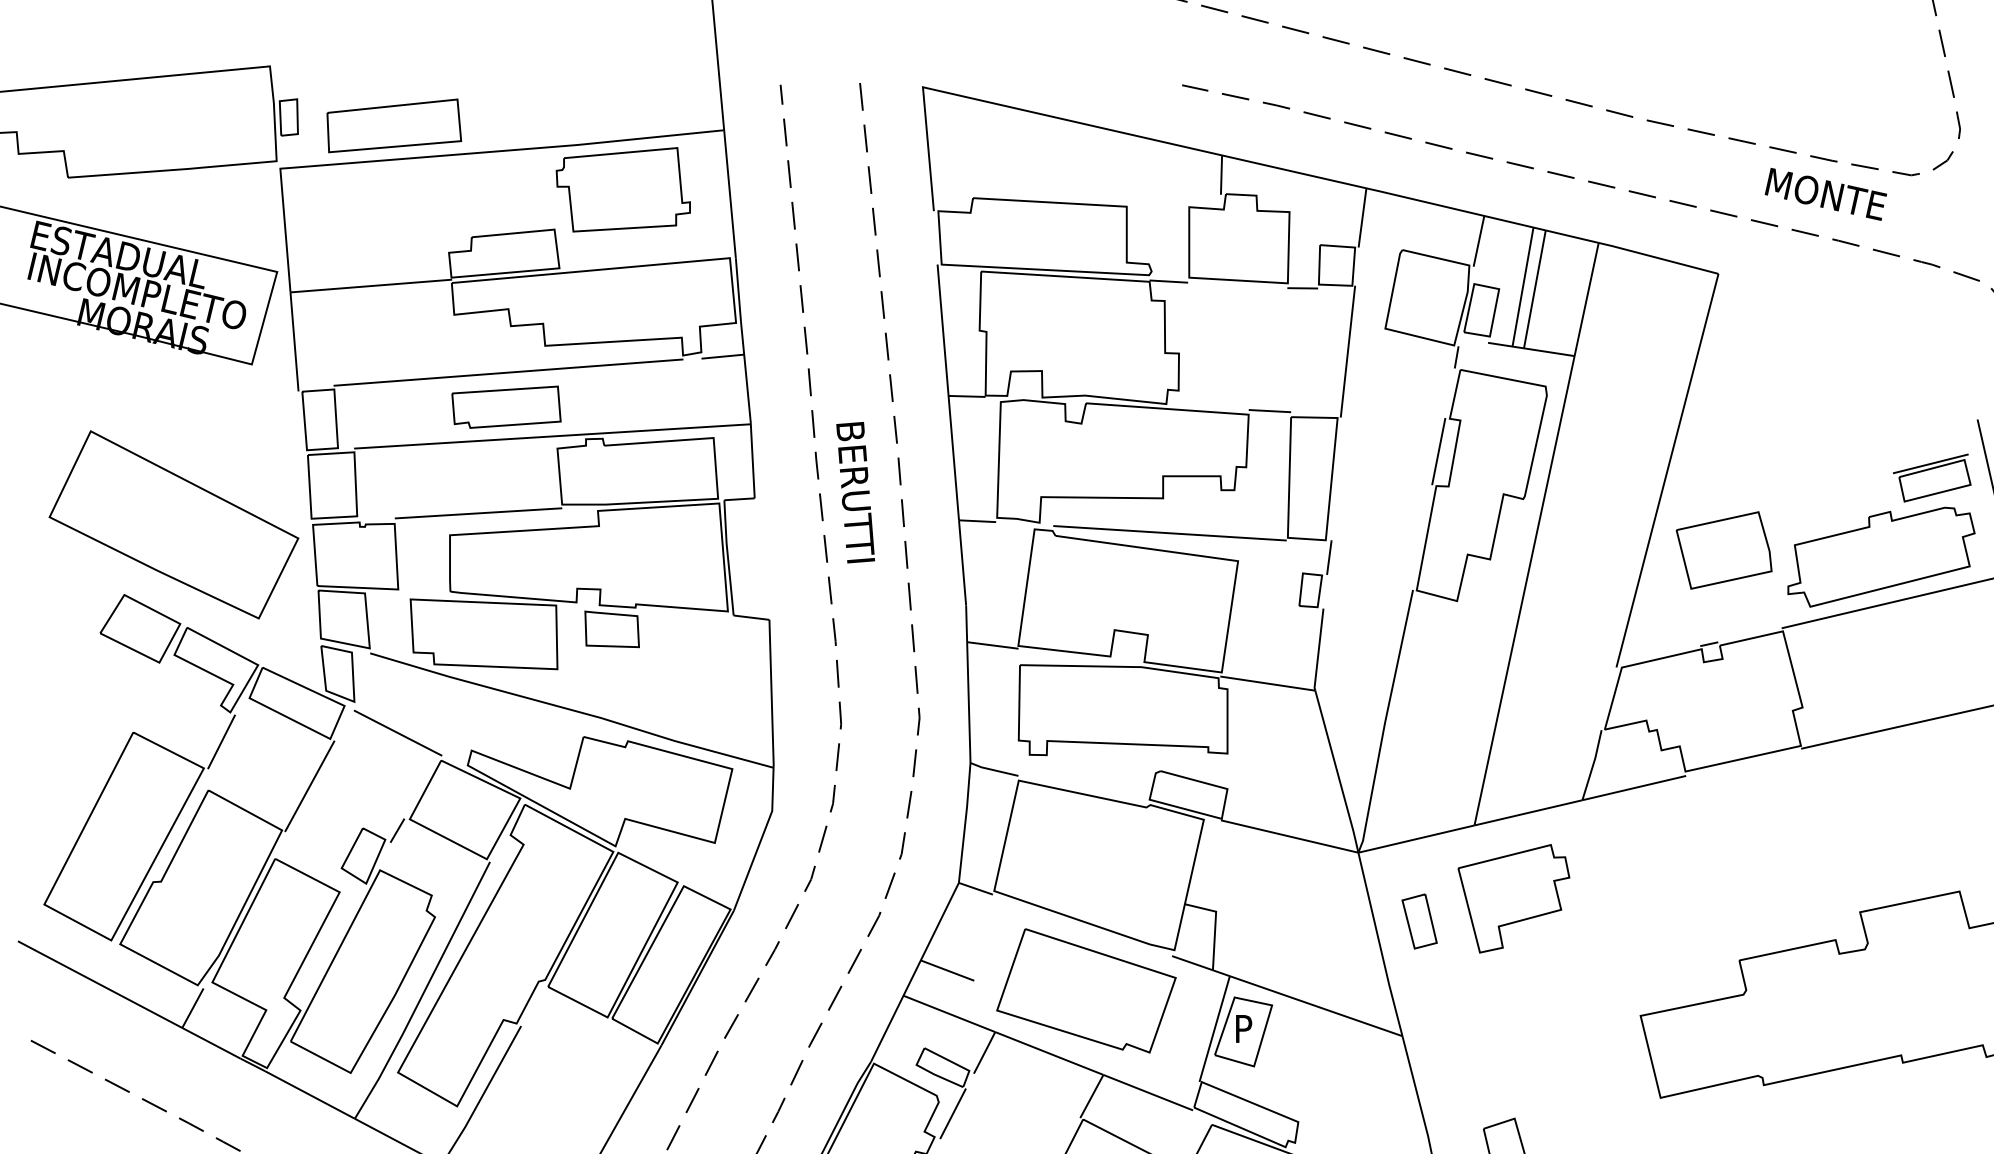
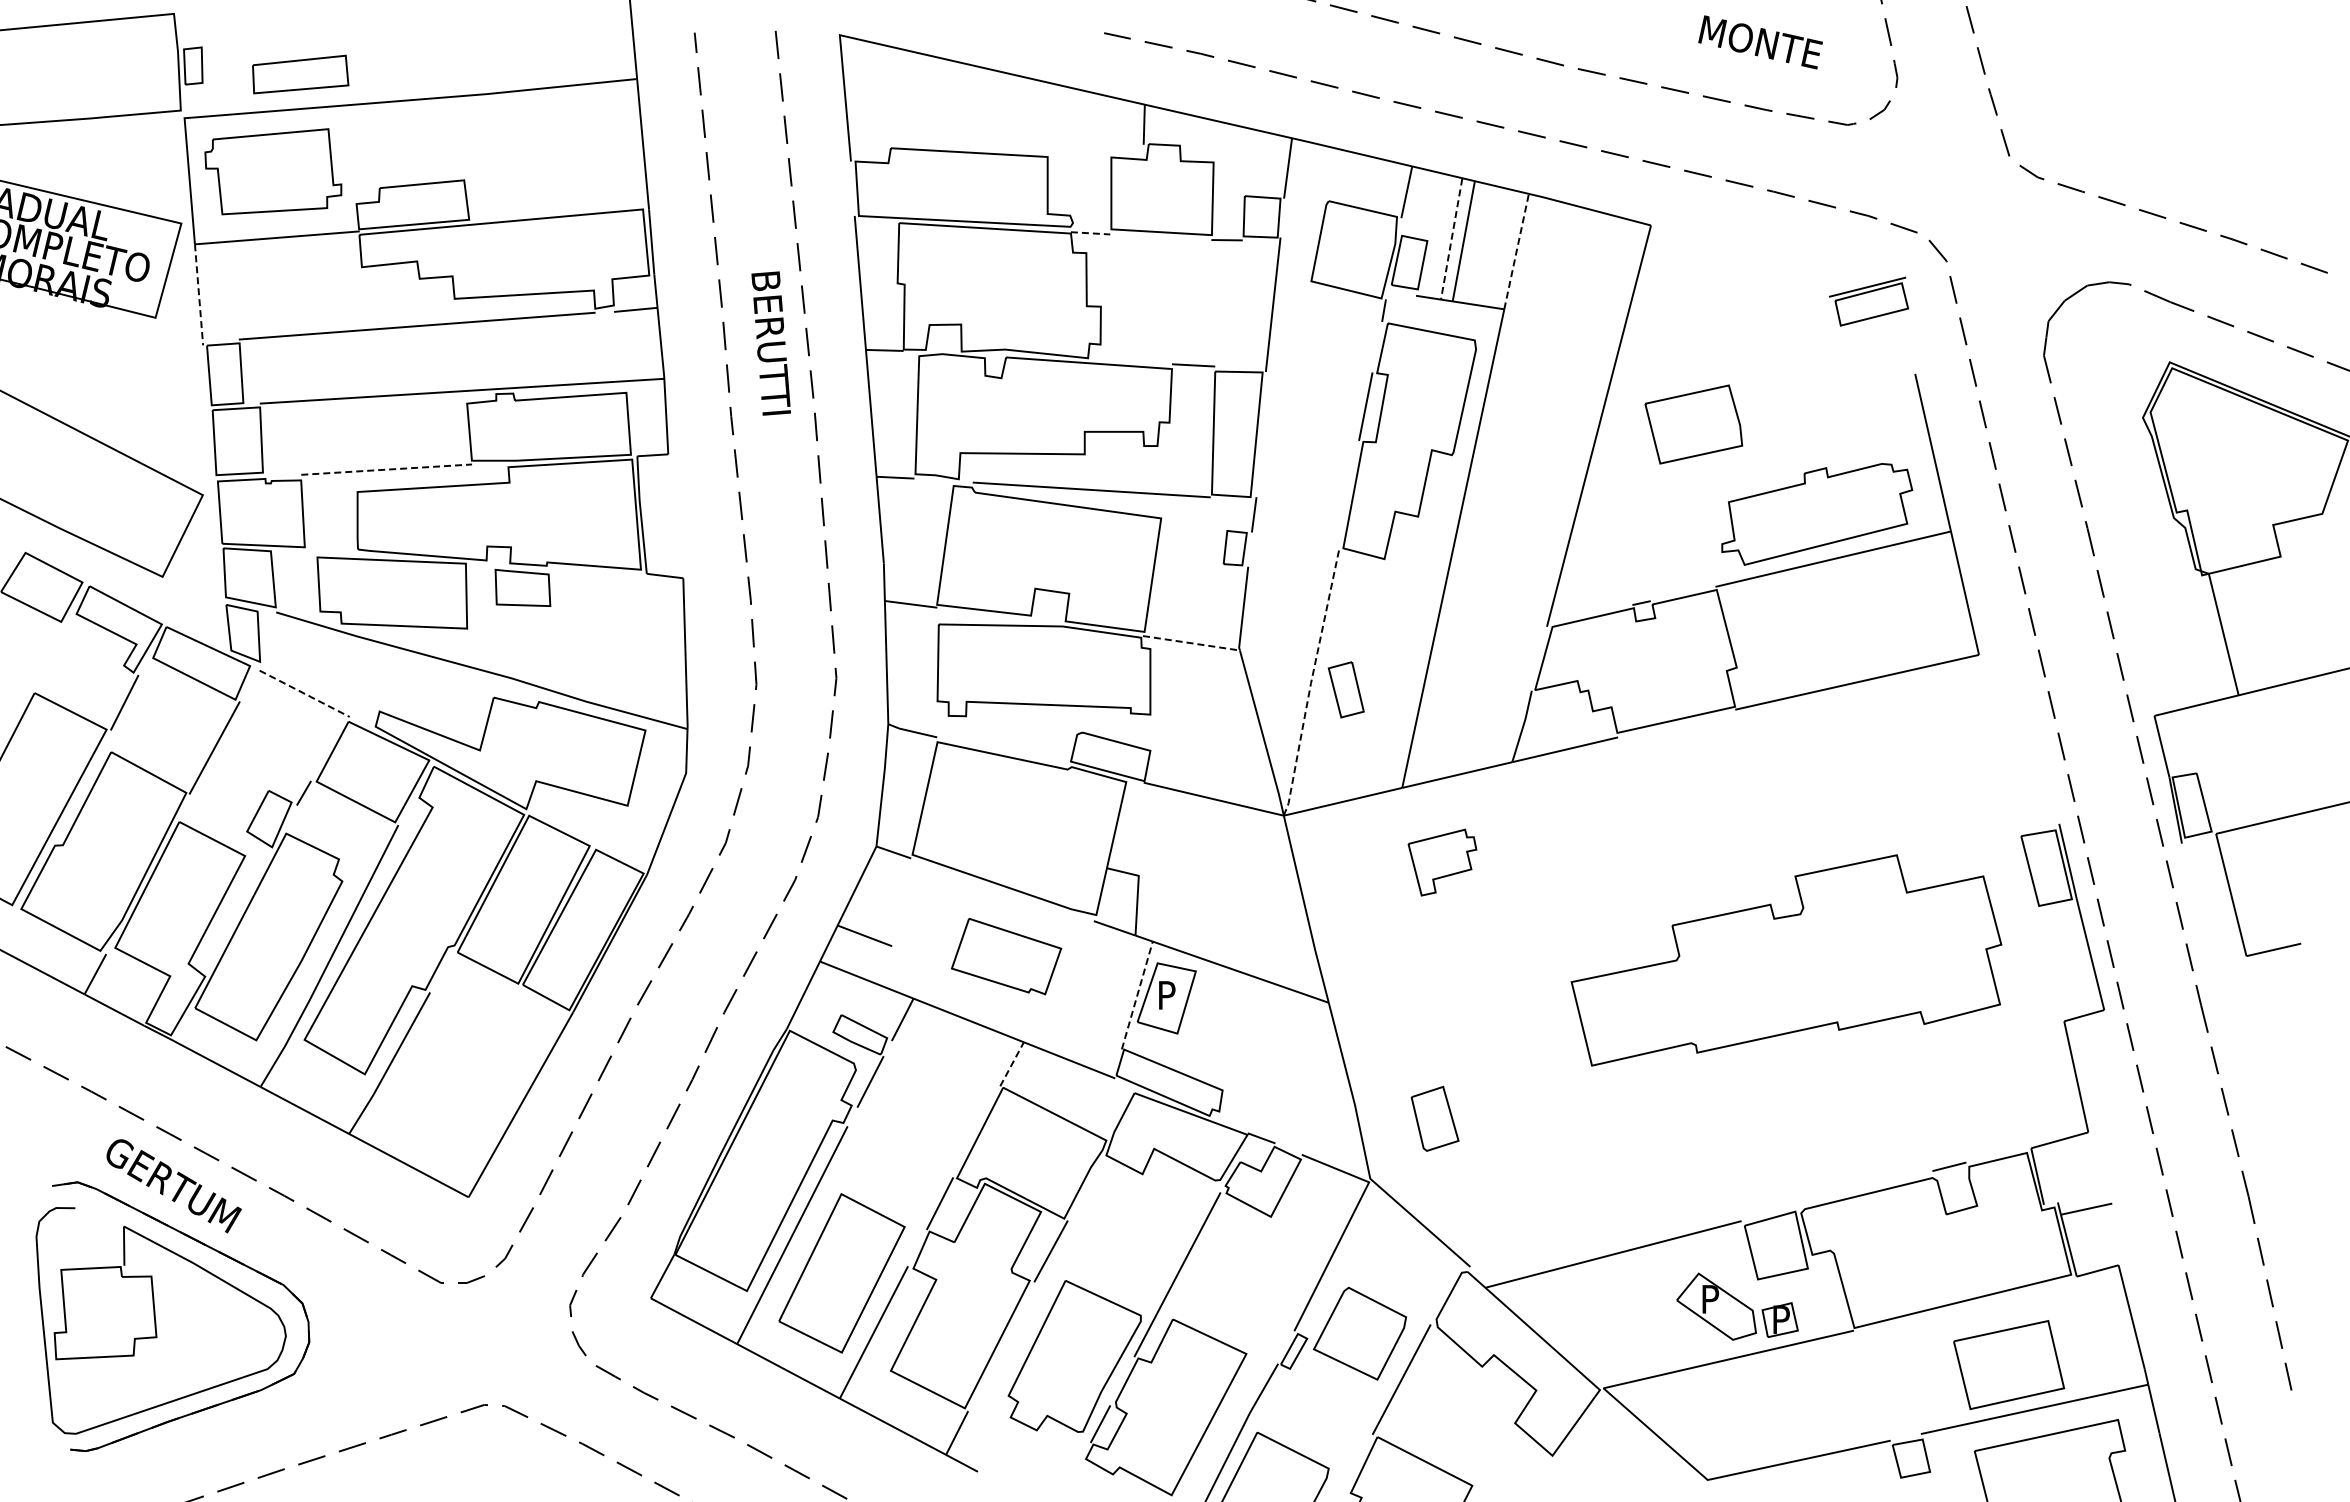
part: (394, 125) -> (300, 74), size x0.7
part: (623, 189) -> (273, 171), moved
text: (1825, 194) -> (1760, 42), moved
line: (1168, 281) -> (1090, 233), solid -> dashed
line: (1522, 287) -> (1451, 239), solid -> dashed
line: (1586, 299) -> (1516, 251), solid -> dashed
line: (294, 341) -> (199, 294), solid -> dashed
part: (506, 407) -> (415, 361), removed
part: (1932, 477) -> (1869, 301), moved
text: (854, 492) -> (770, 343), moved
line: (478, 513) -> (386, 469), solid -> dashed
part: (1723, 550) -> (1693, 424), moved
line: (1267, 683) -> (1191, 643), solid -> dashed
line: (1385, 722) -> (1311, 682), solid -> dashed
line: (397, 732) -> (304, 693), solid -> dashed
part: (1513, 898) -> (1442, 862), size x0.6
part: (1418, 921) -> (1345, 689), moved
part: (1086, 990) -> (1006, 956), size x0.6
line: (1214, 1029) -> (1137, 995), solid -> dashed
line: (1092, 1096) -> (1012, 1064), solid -> dashed

